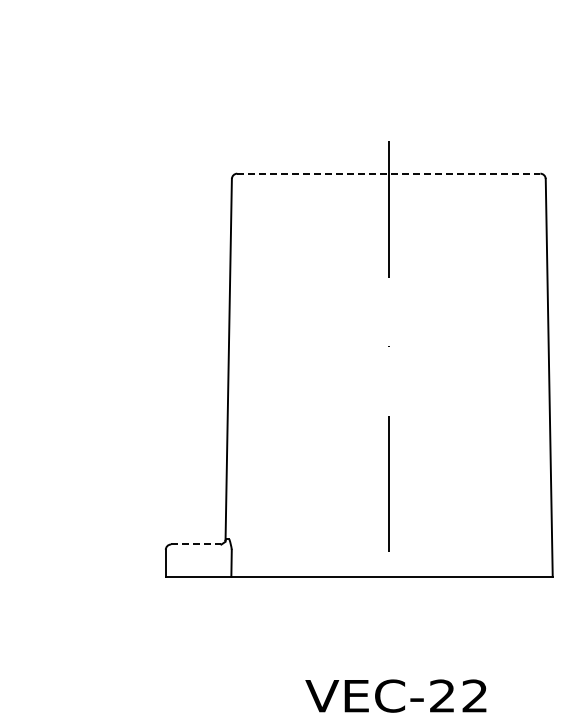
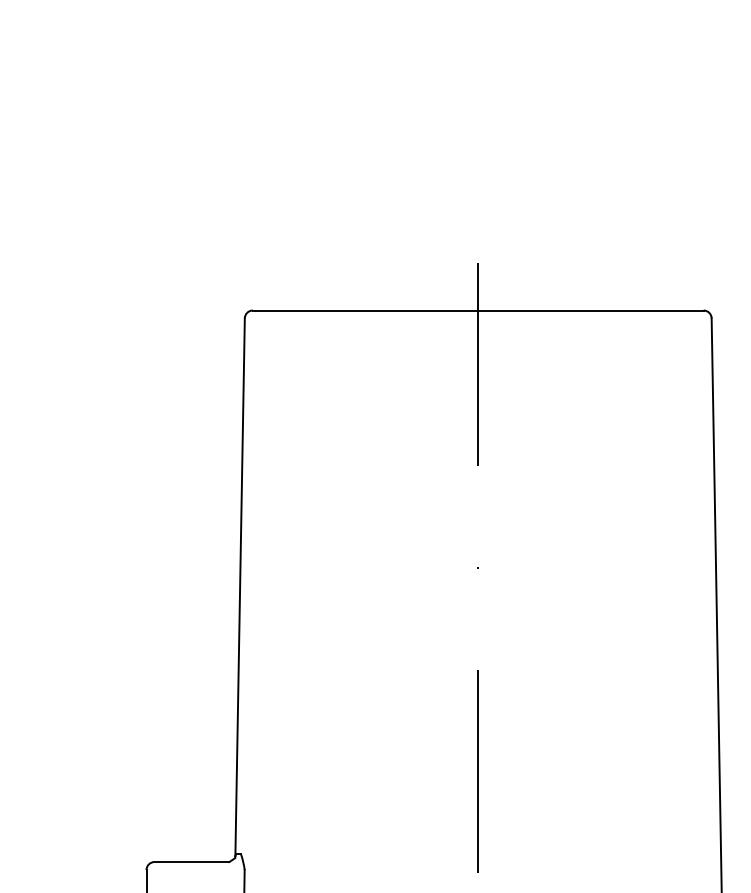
line: (388, 173) -> (477, 310), dashed -> solid
line: (196, 544) -> (192, 862), dashed -> solid

